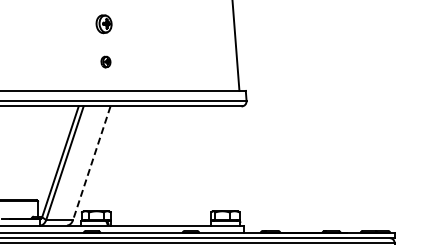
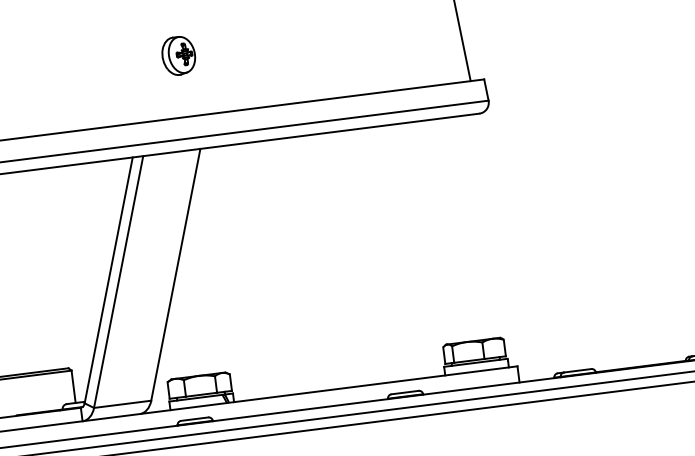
part: (105, 61) -> (177, 54), size x1.67
line: (91, 163) -> (175, 275), dashed -> solid

